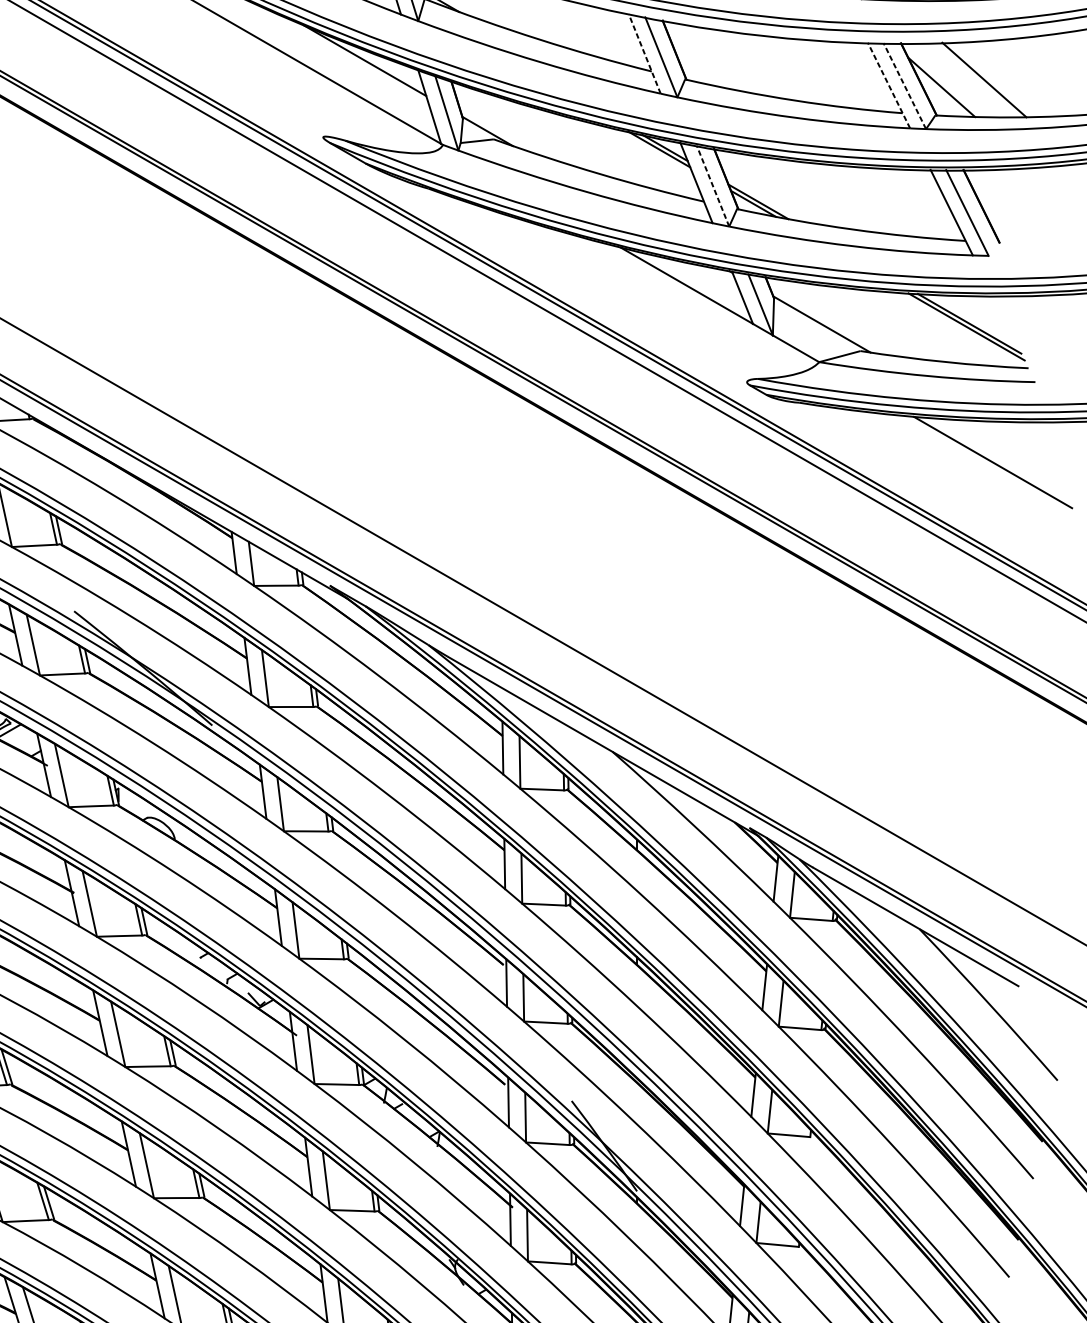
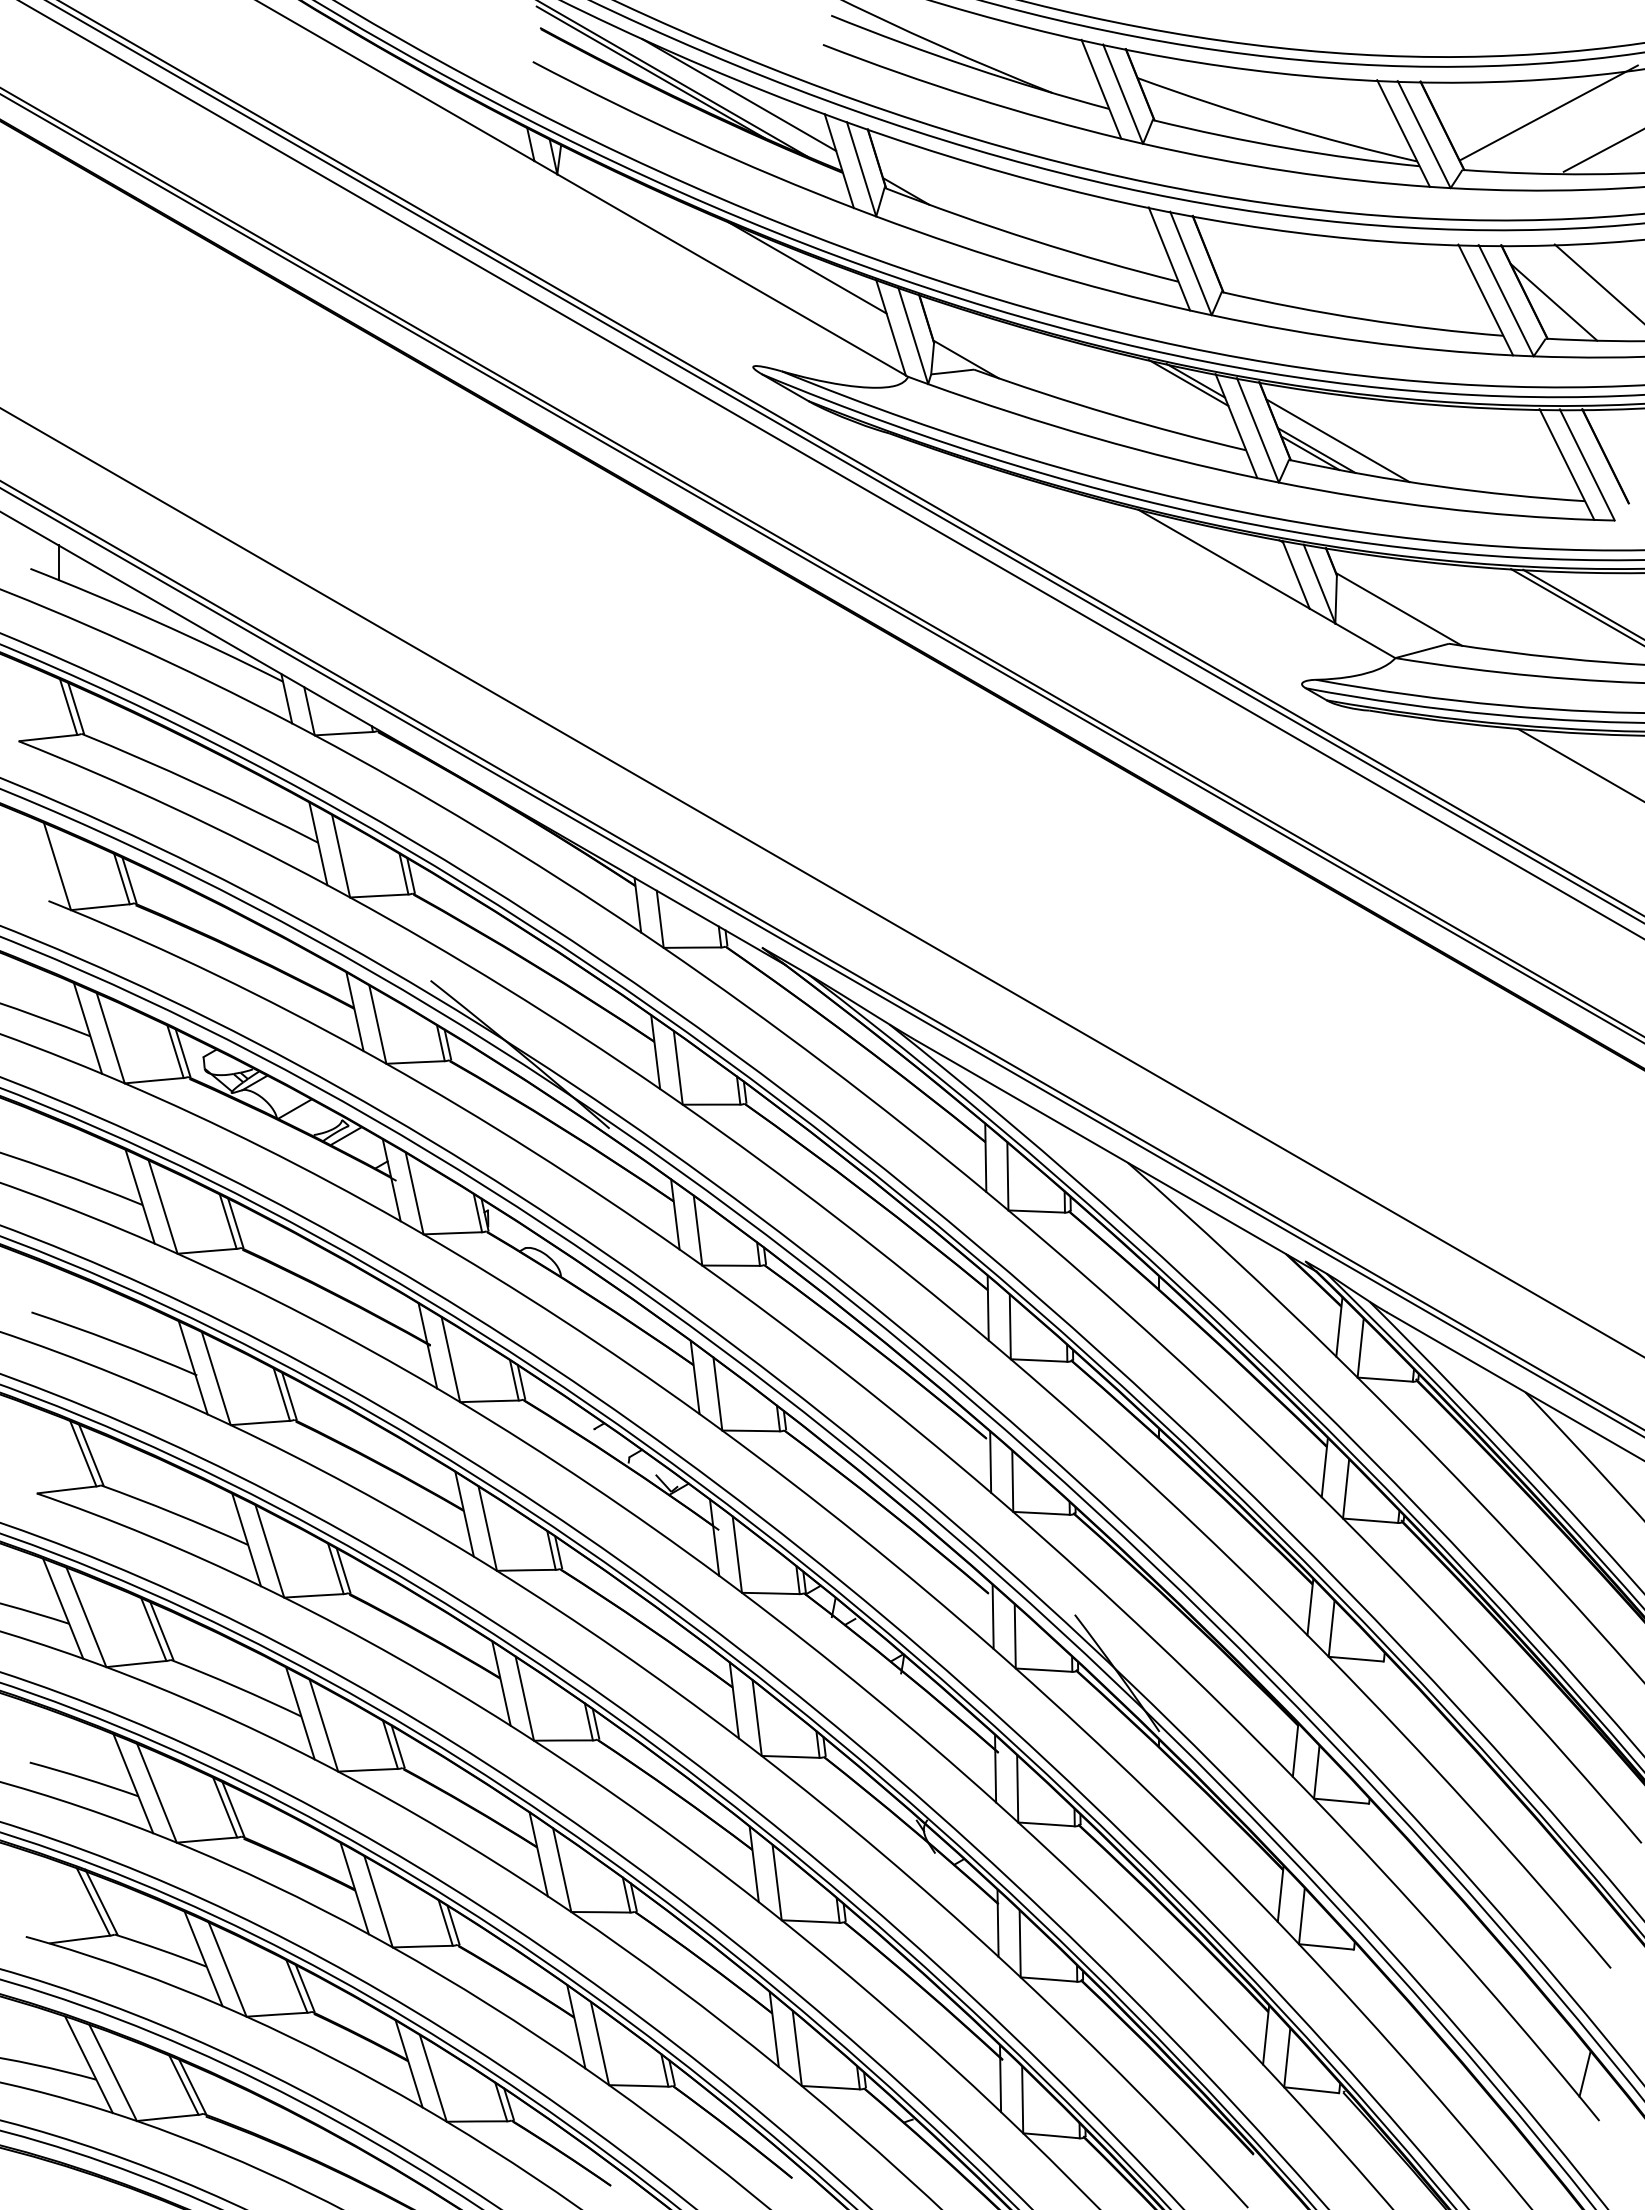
line: (644, 53) -> (1169, 258), dashed -> solid
line: (888, 85) -> (1485, 300), dashed -> solid
line: (905, 85) -> (1506, 300), dashed -> solid
line: (712, 185) -> (1257, 429), dashed -> solid
line: (774, 194) -> (1337, 440), added

